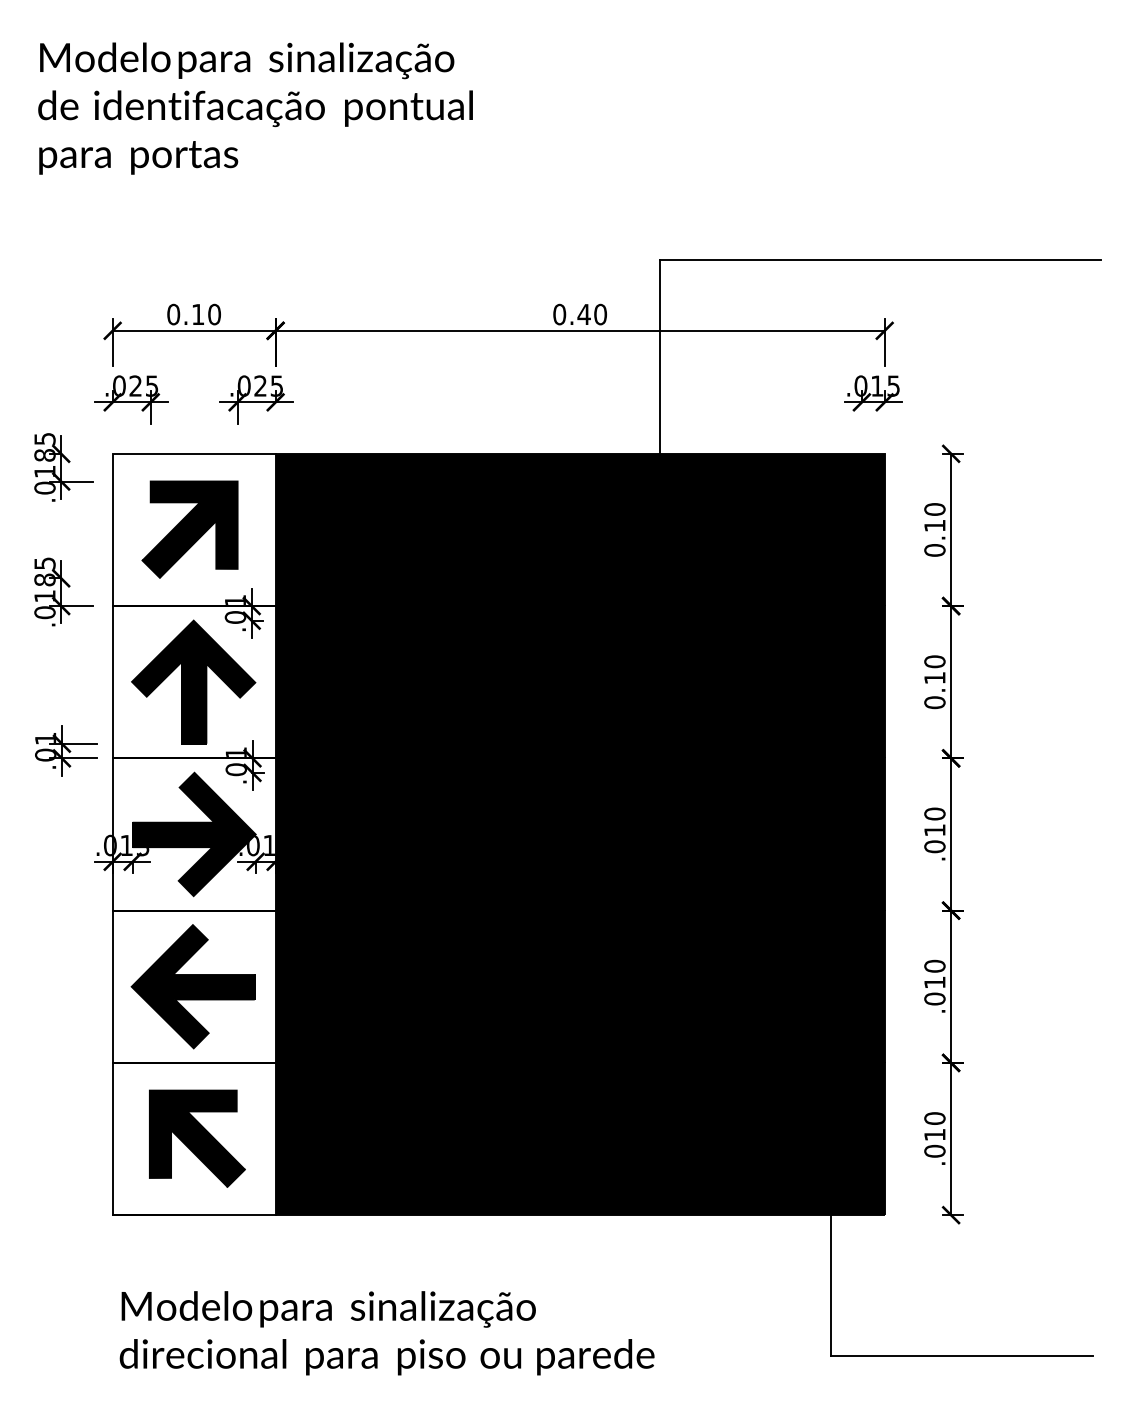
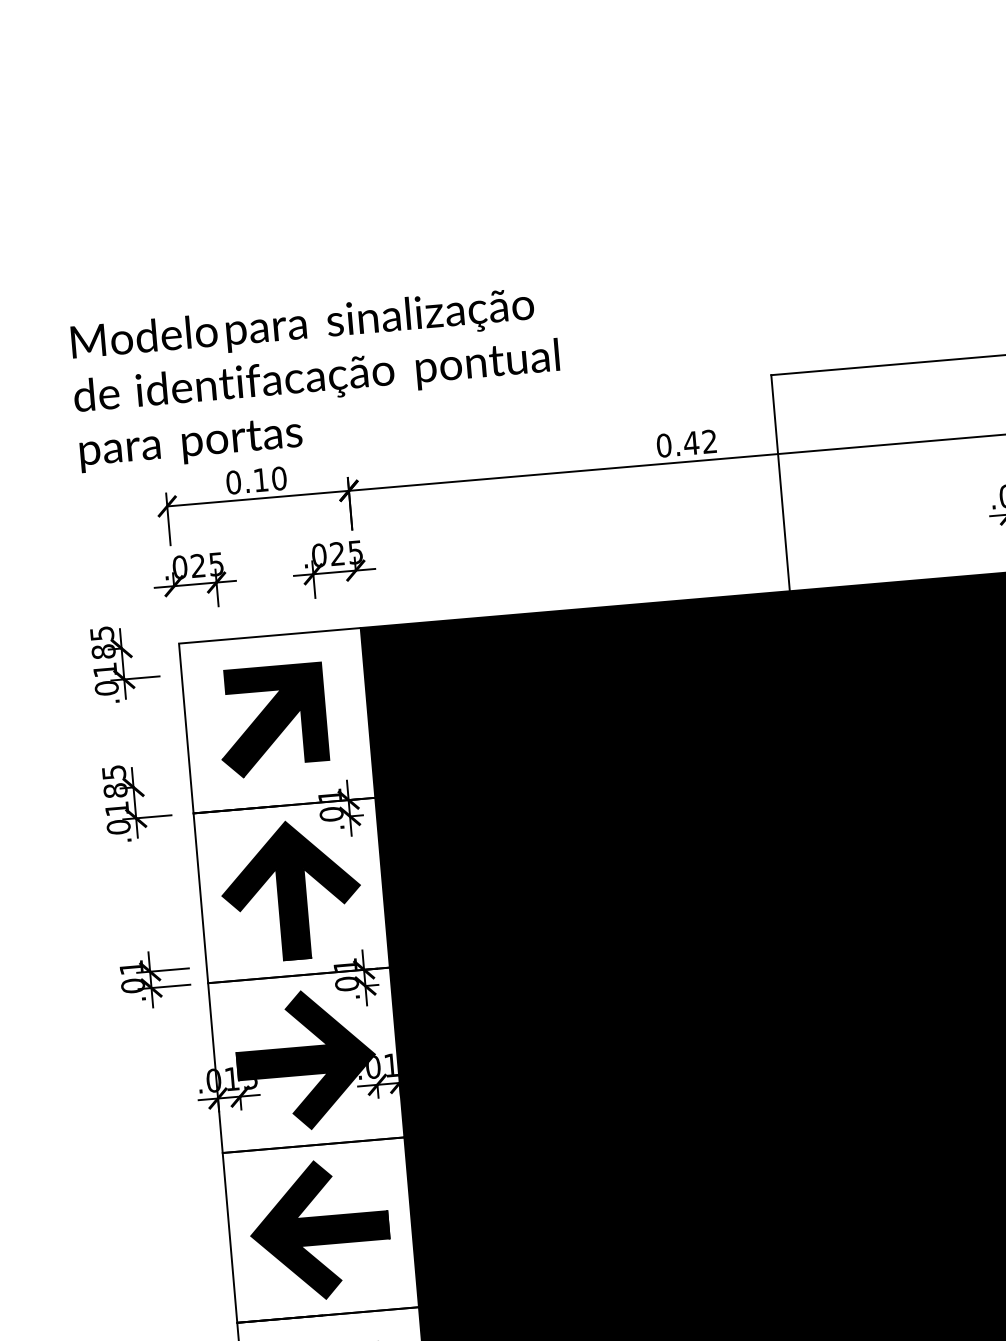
text: (255, 108) -> (316, 378), moved
text: (600, 314) -> (709, 441), 0.40 -> 0.42

